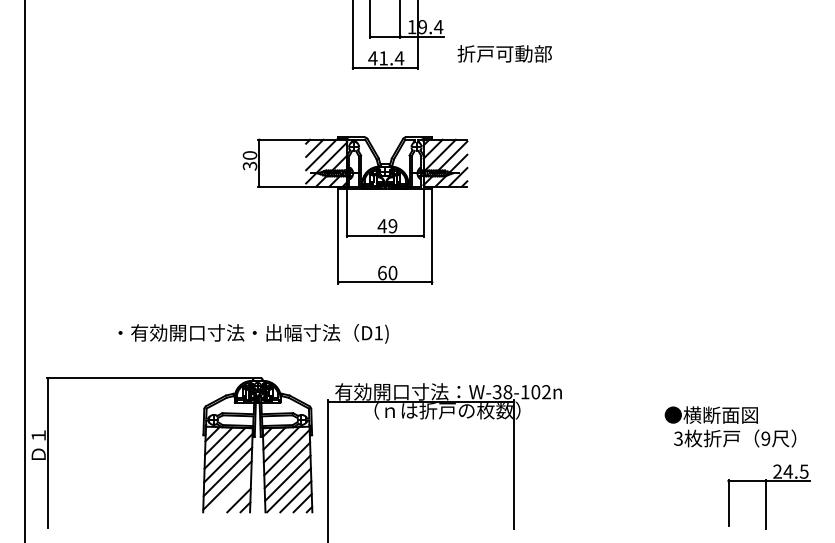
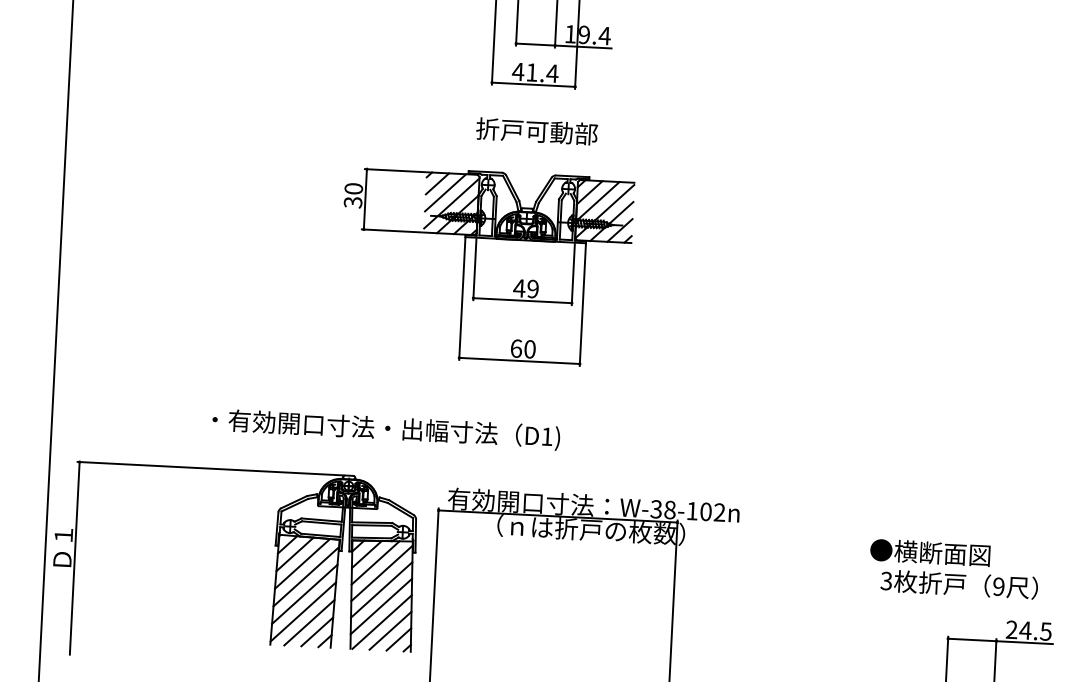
text: (504, 53) -> (536, 131), moved
text: (253, 333) -> (386, 429), moved
line: (232, 493) -> (309, 622), added

